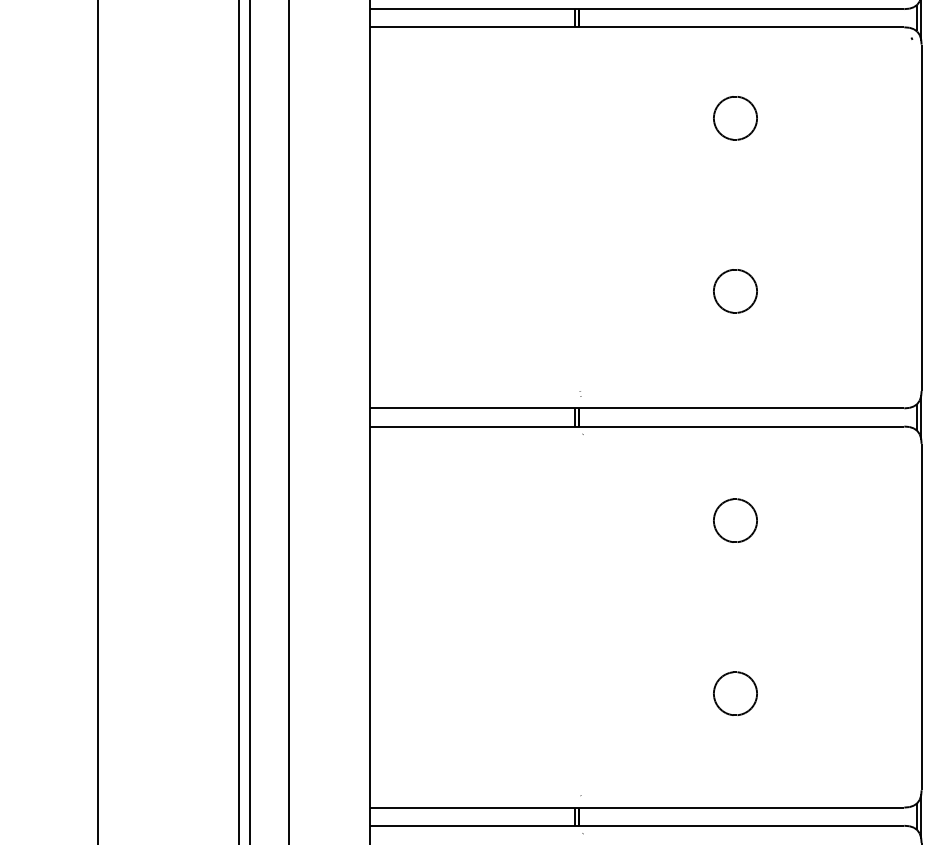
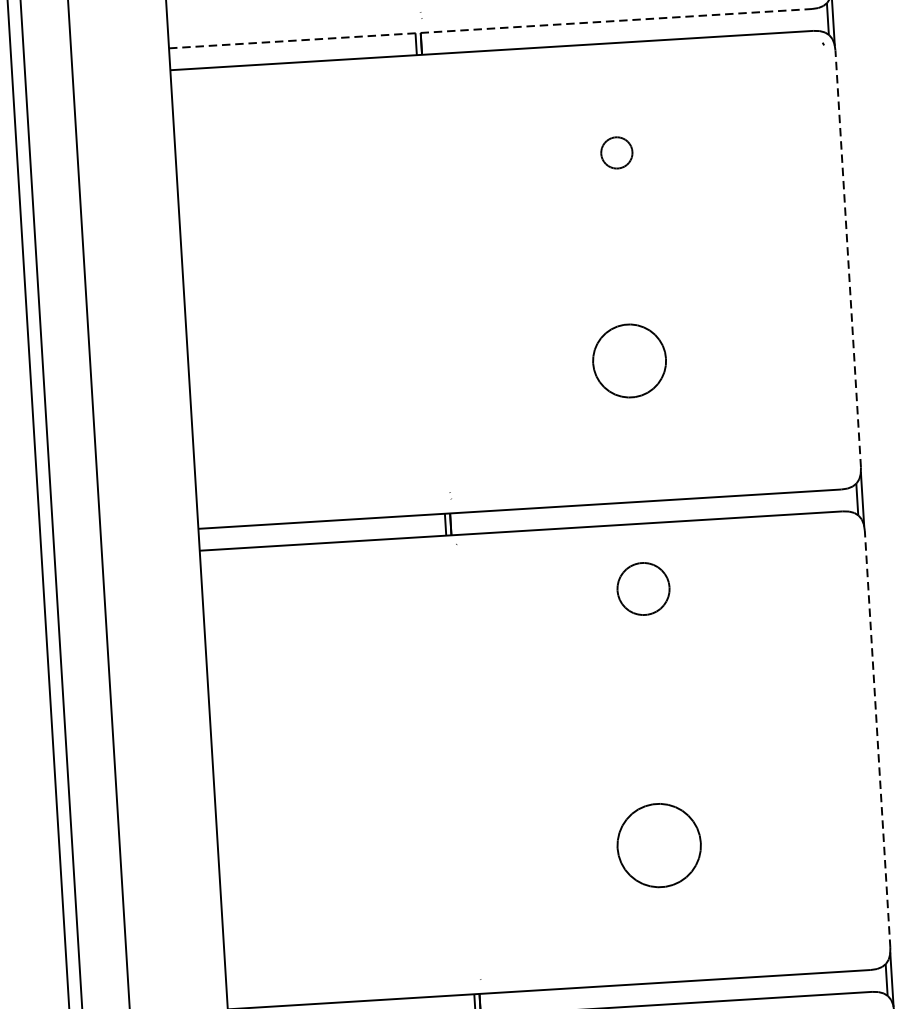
line: (637, 9) -> (490, 29), solid -> dashed
part: (735, 118) -> (616, 153), size x0.6
line: (921, 217) -> (848, 258), solid -> dashed
part: (735, 291) -> (629, 361), size x1.4
part: (735, 520) -> (643, 588), moved
line: (921, 616) -> (877, 738), solid -> dashed
part: (735, 693) -> (659, 845), size x1.6

